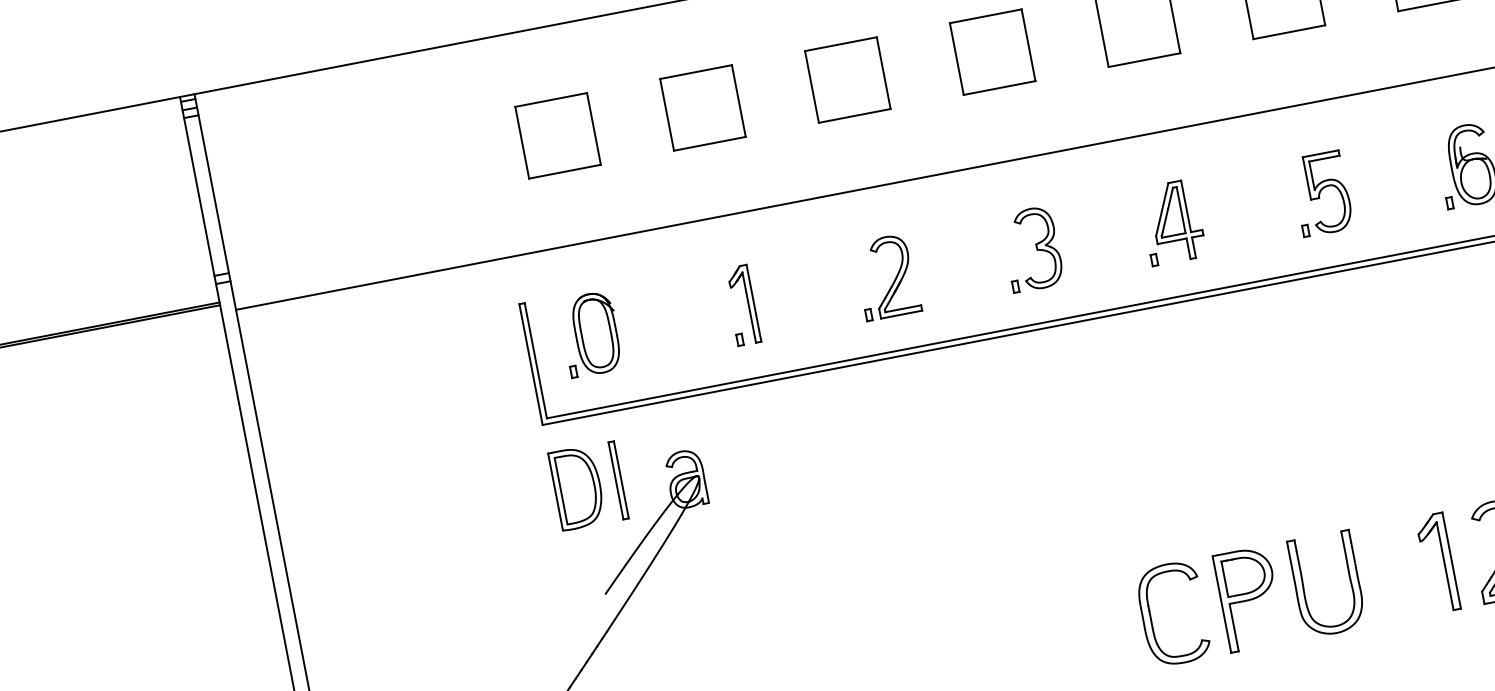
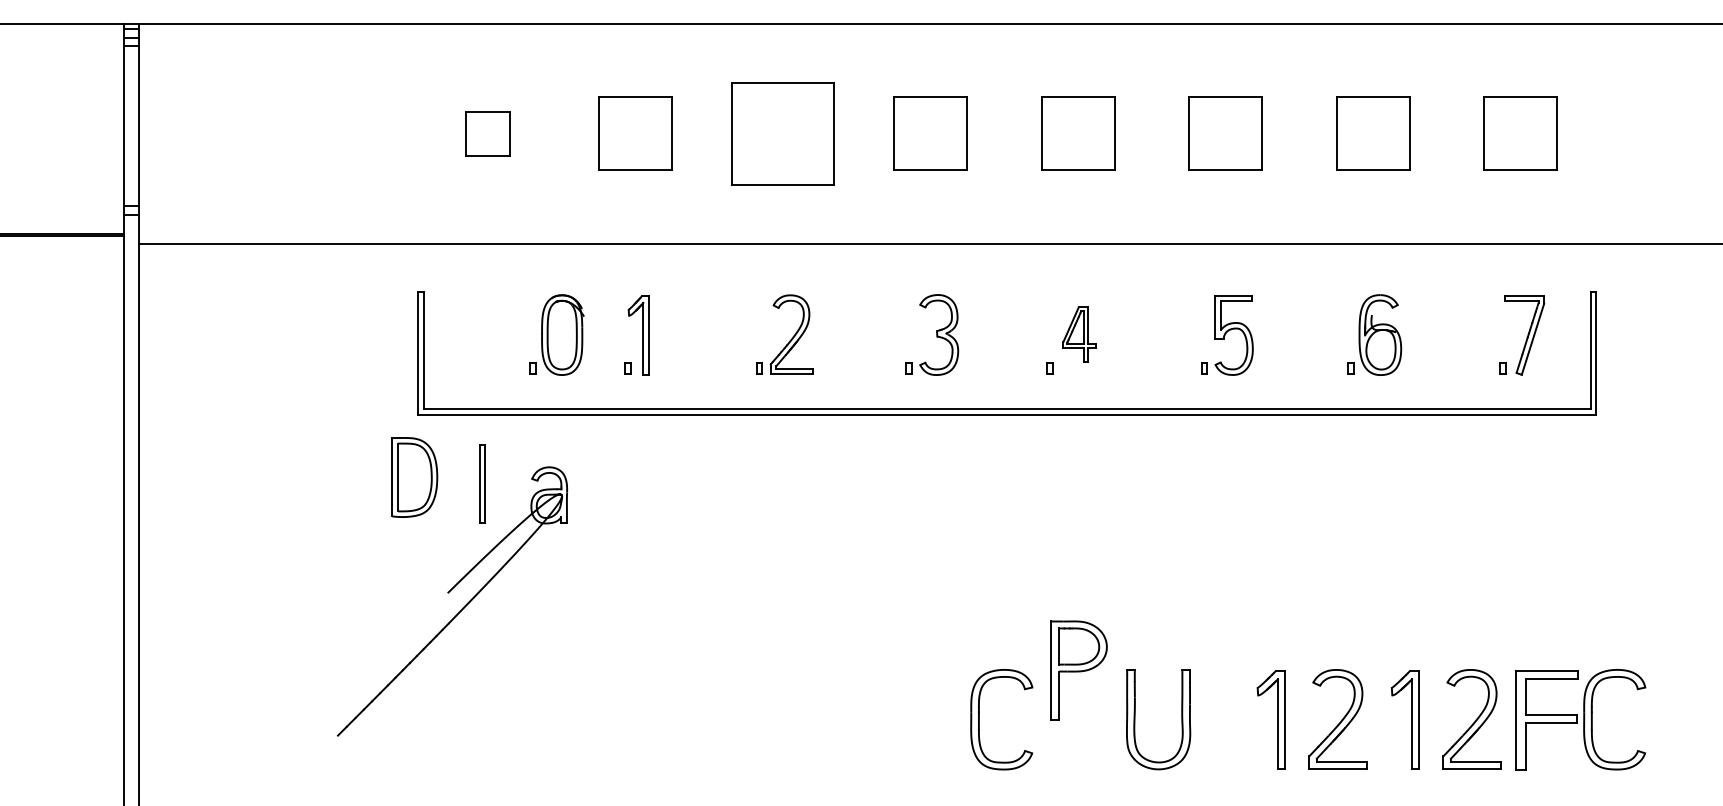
part: (848, 79) -> (783, 133), size x1.4
part: (558, 135) -> (488, 133), size x0.6
part: (1176, 220) -> (1079, 334), size x0.7
part: (590, 333) -> (556, 334), moved
part: (577, 488) -> (414, 477), moved
part: (1248, 599) -> (1078, 670), moved

